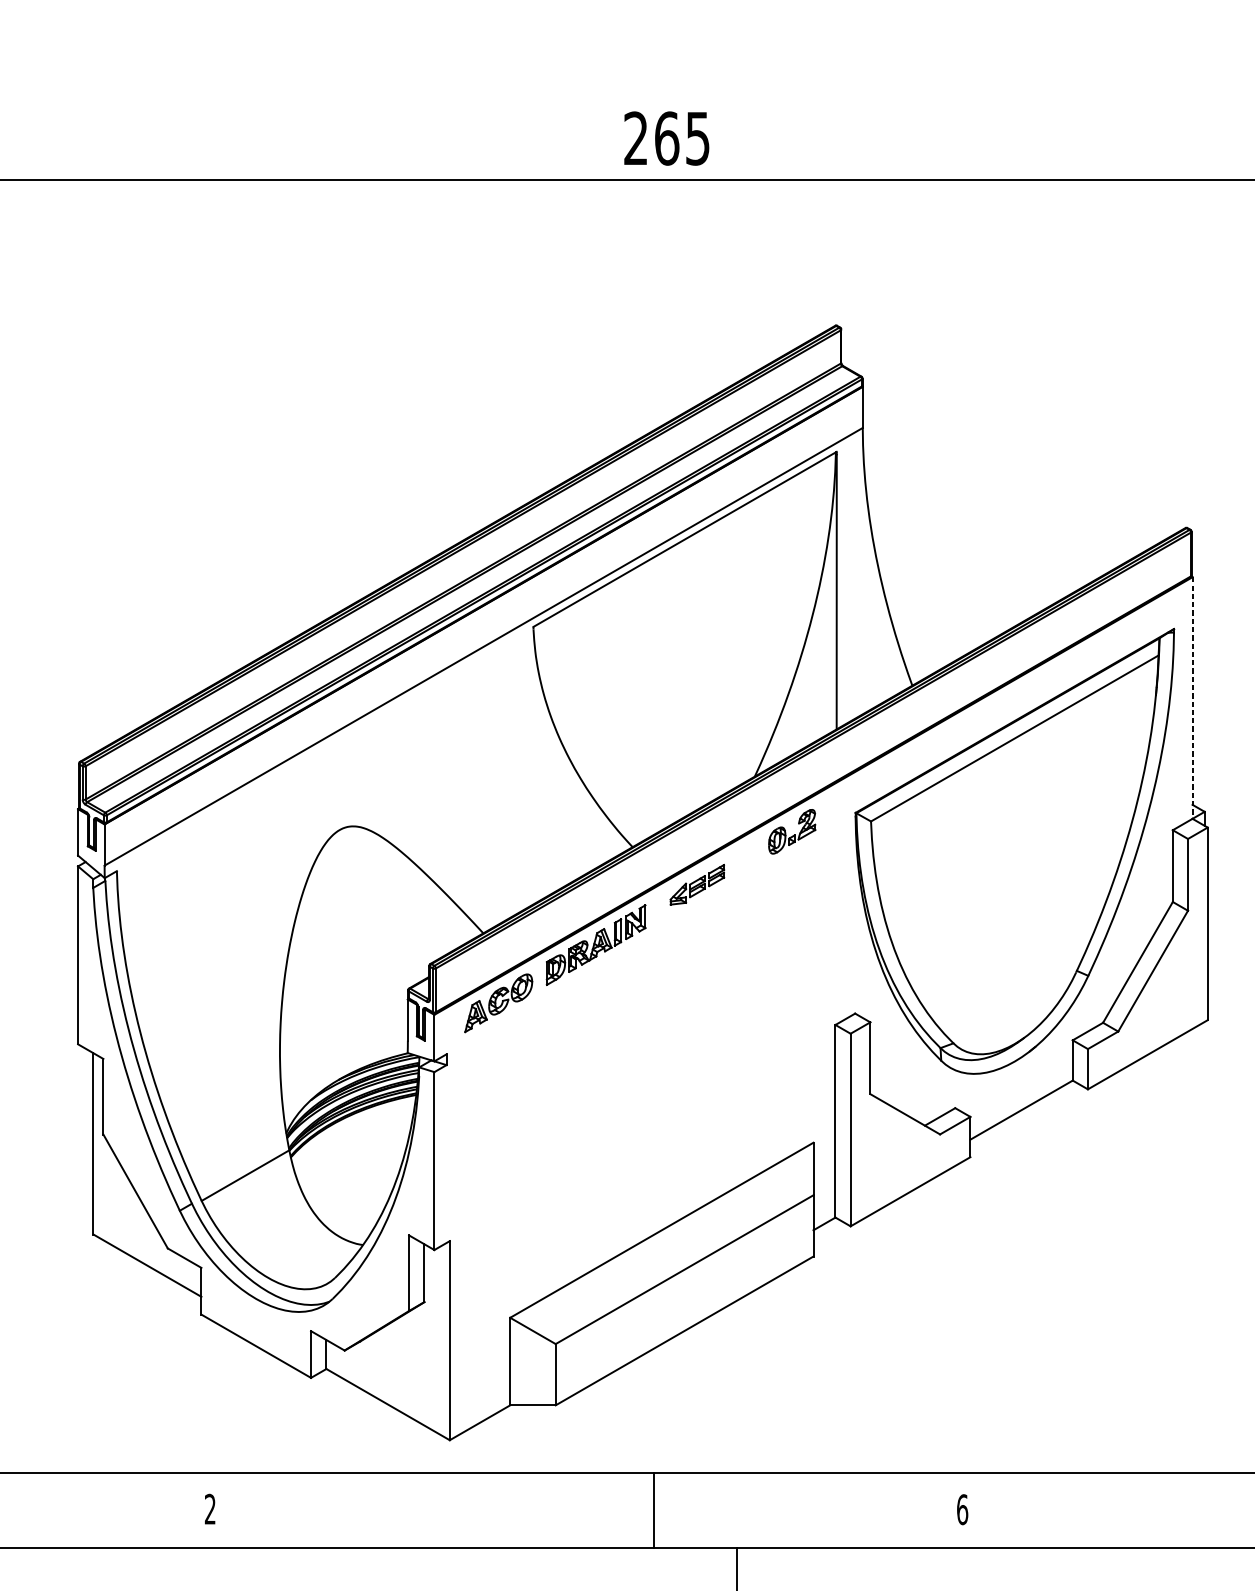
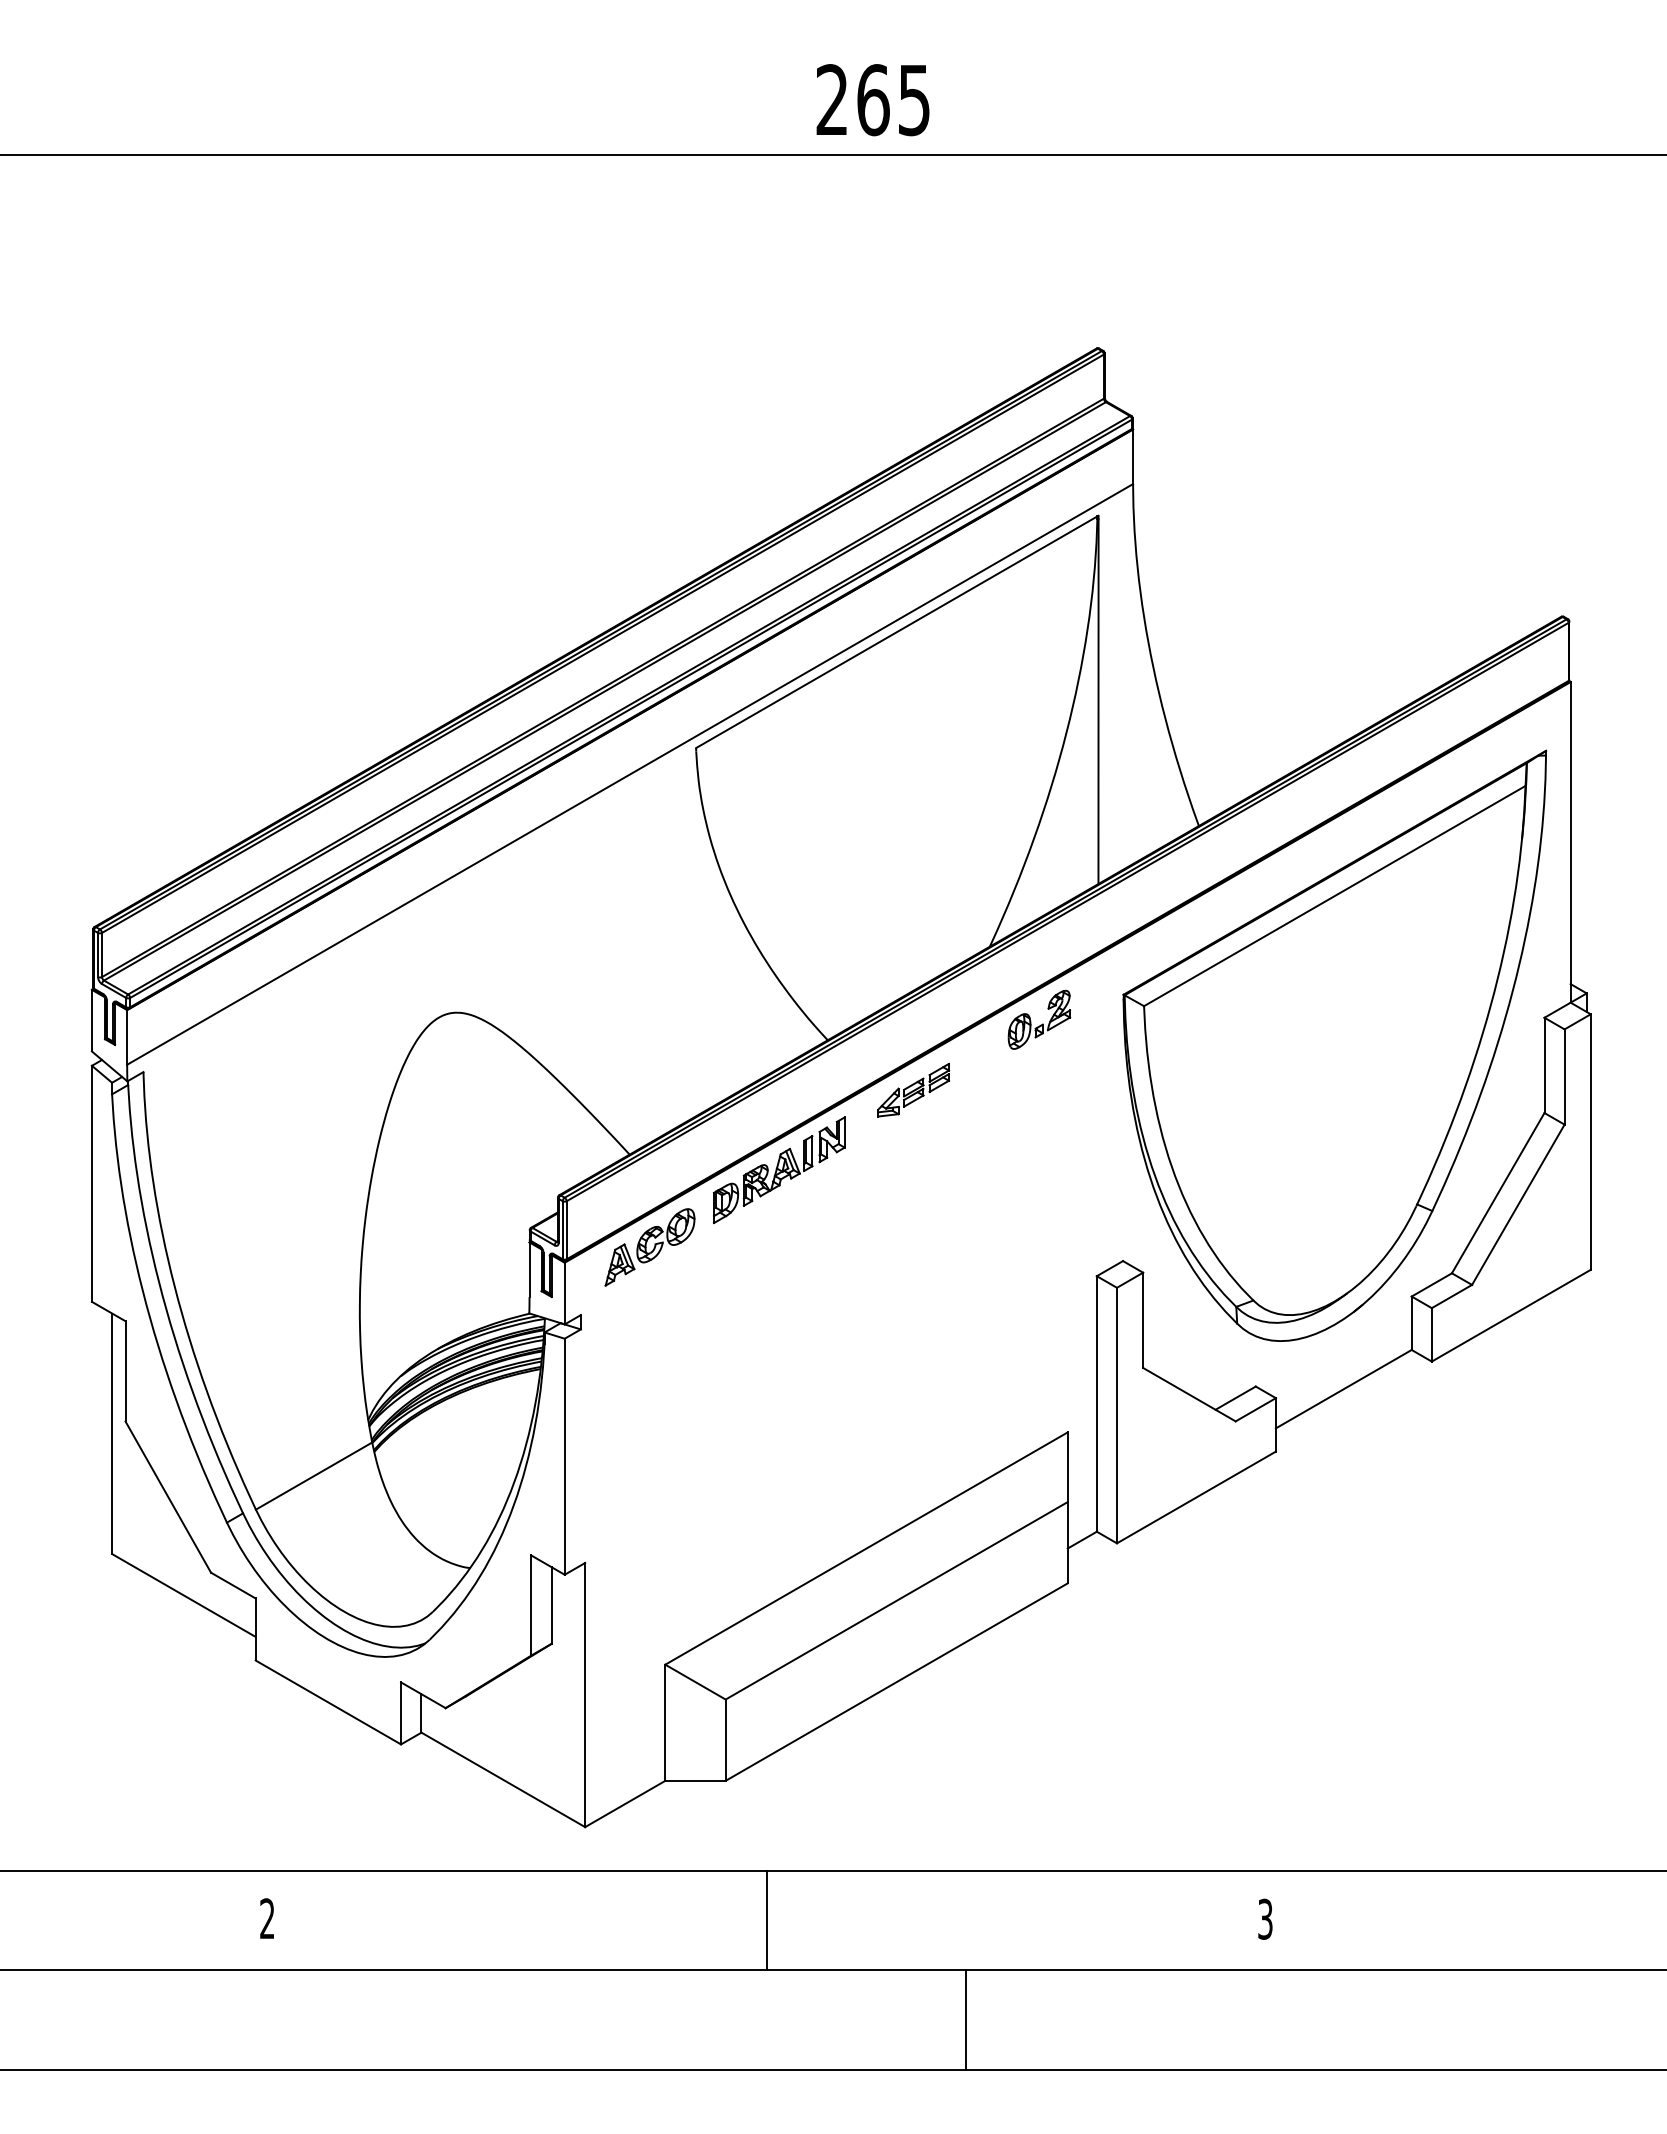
line: (1192, 698) -> (1570, 842), dashed -> solid
text: (962, 1509) -> (1265, 1918), 6 -> 3
line: (653, 1510) -> (766, 1920), moved

